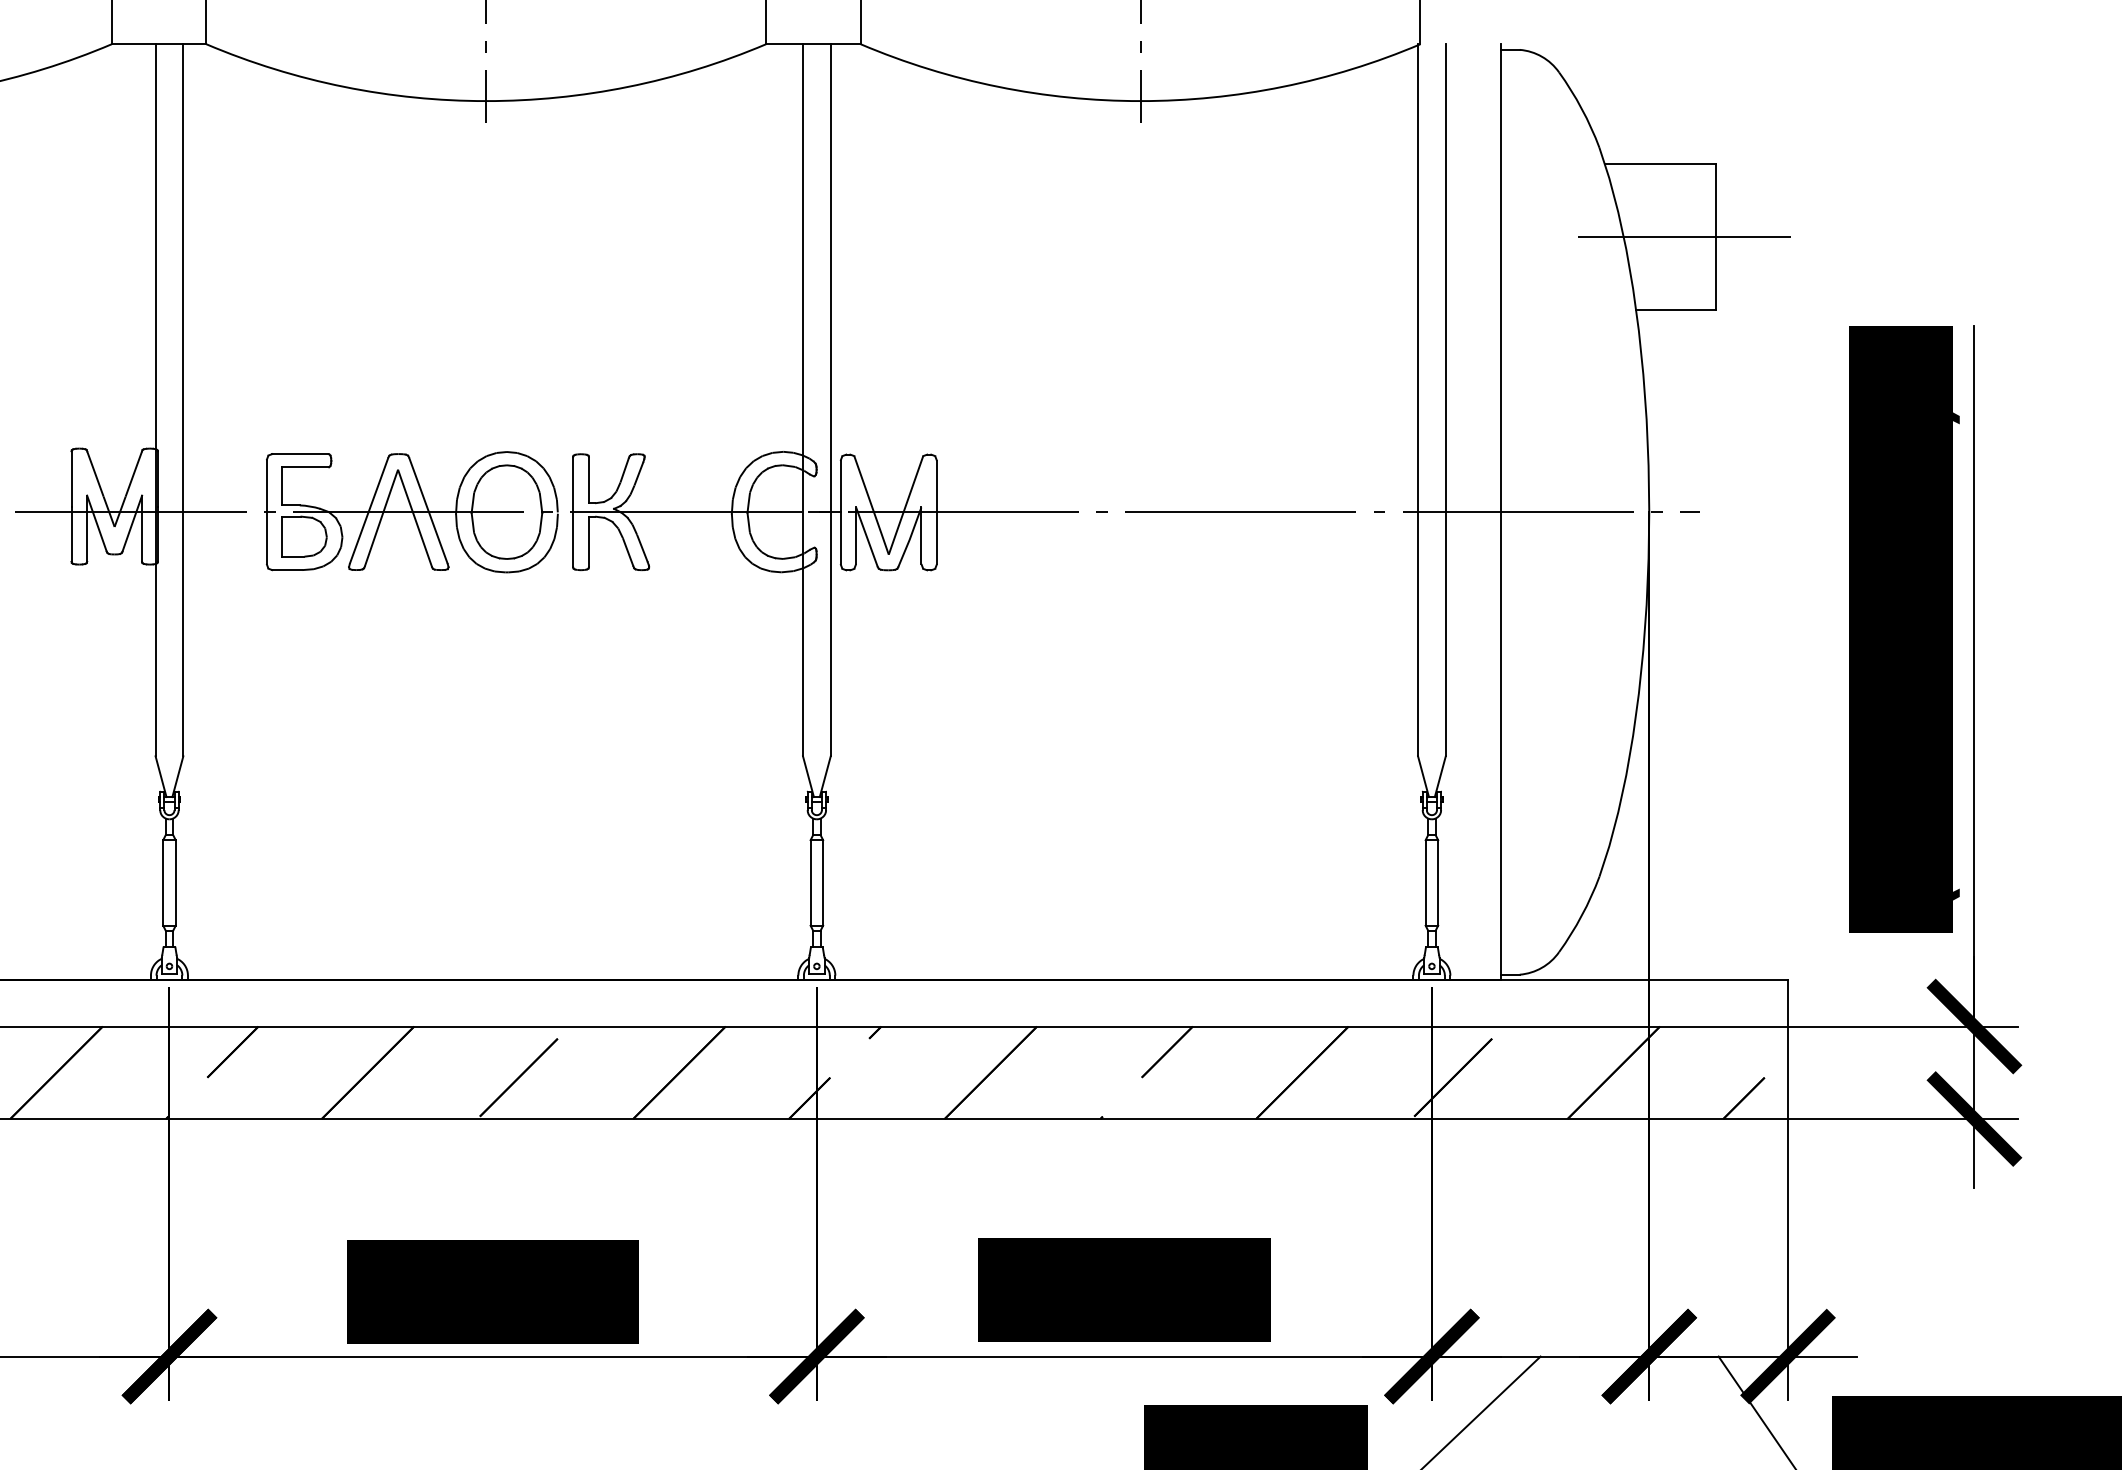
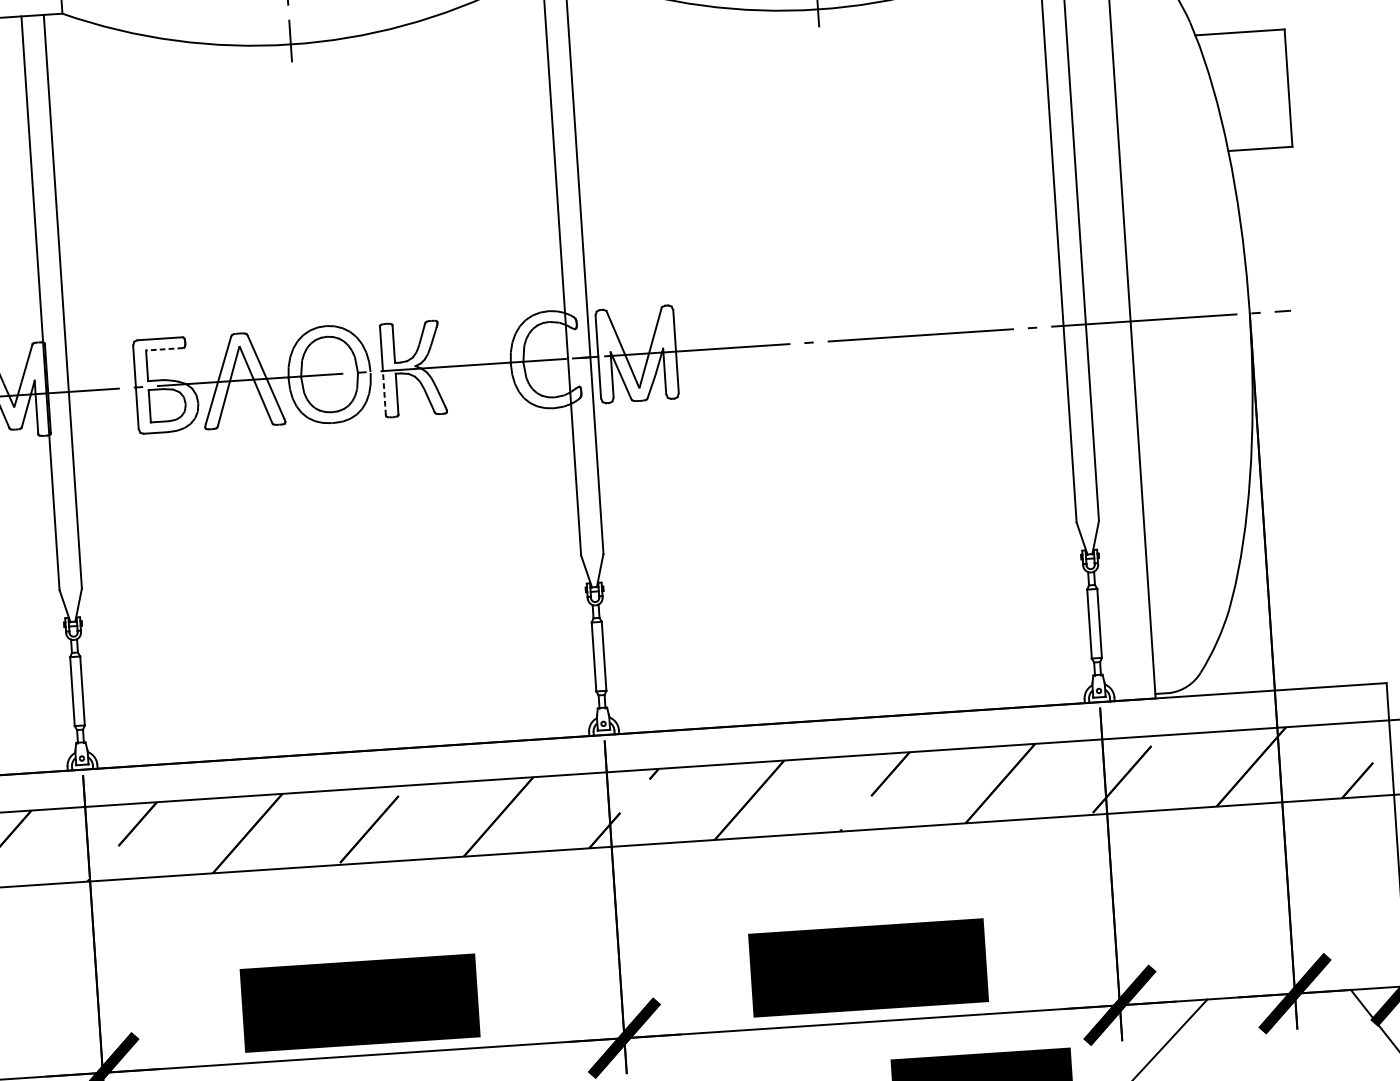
line: (1683, 236) -> (1262, 89), removed
line: (304, 467) -> (164, 349), solid -> dashed
line: (573, 539) -> (384, 392), solid -> dashed

